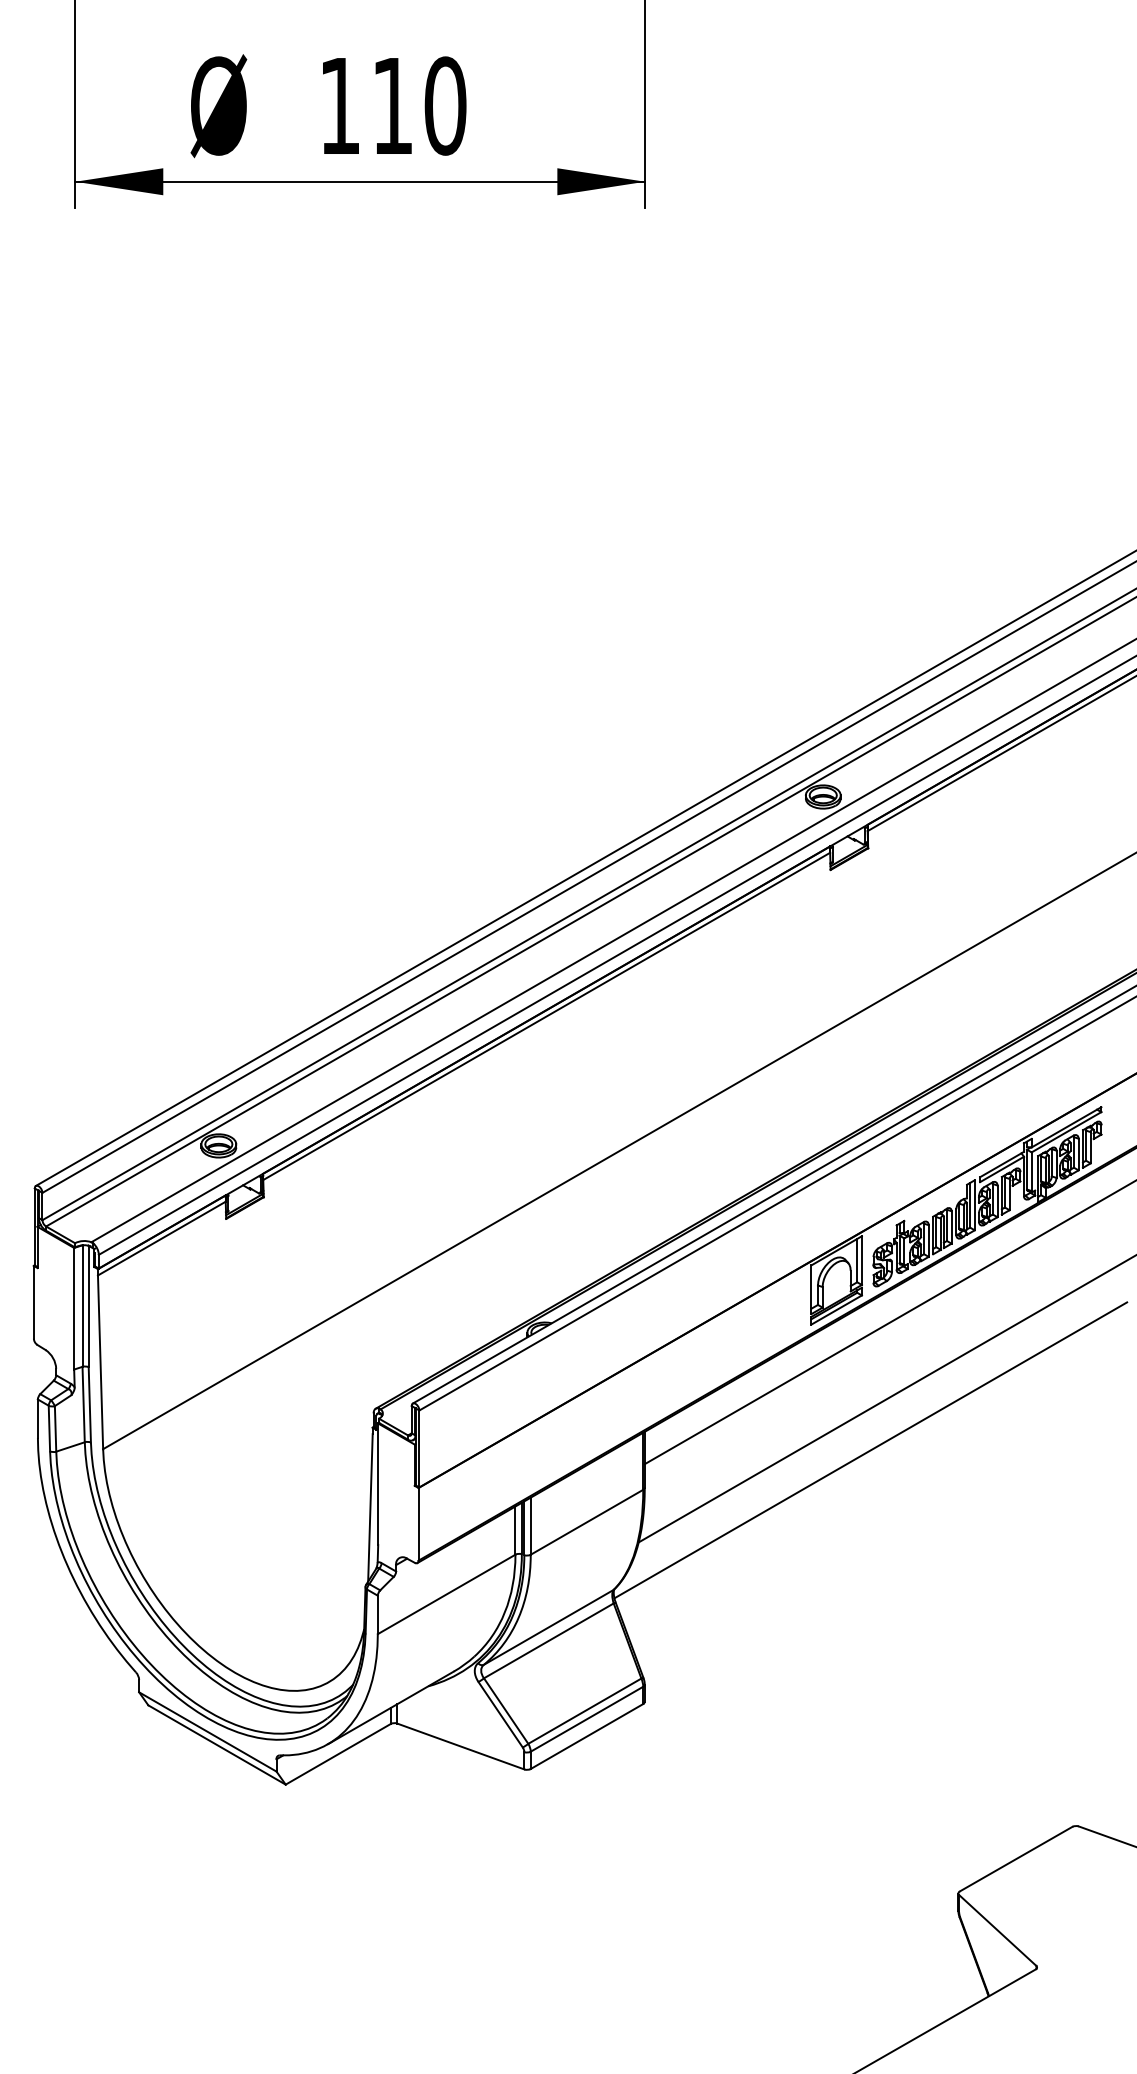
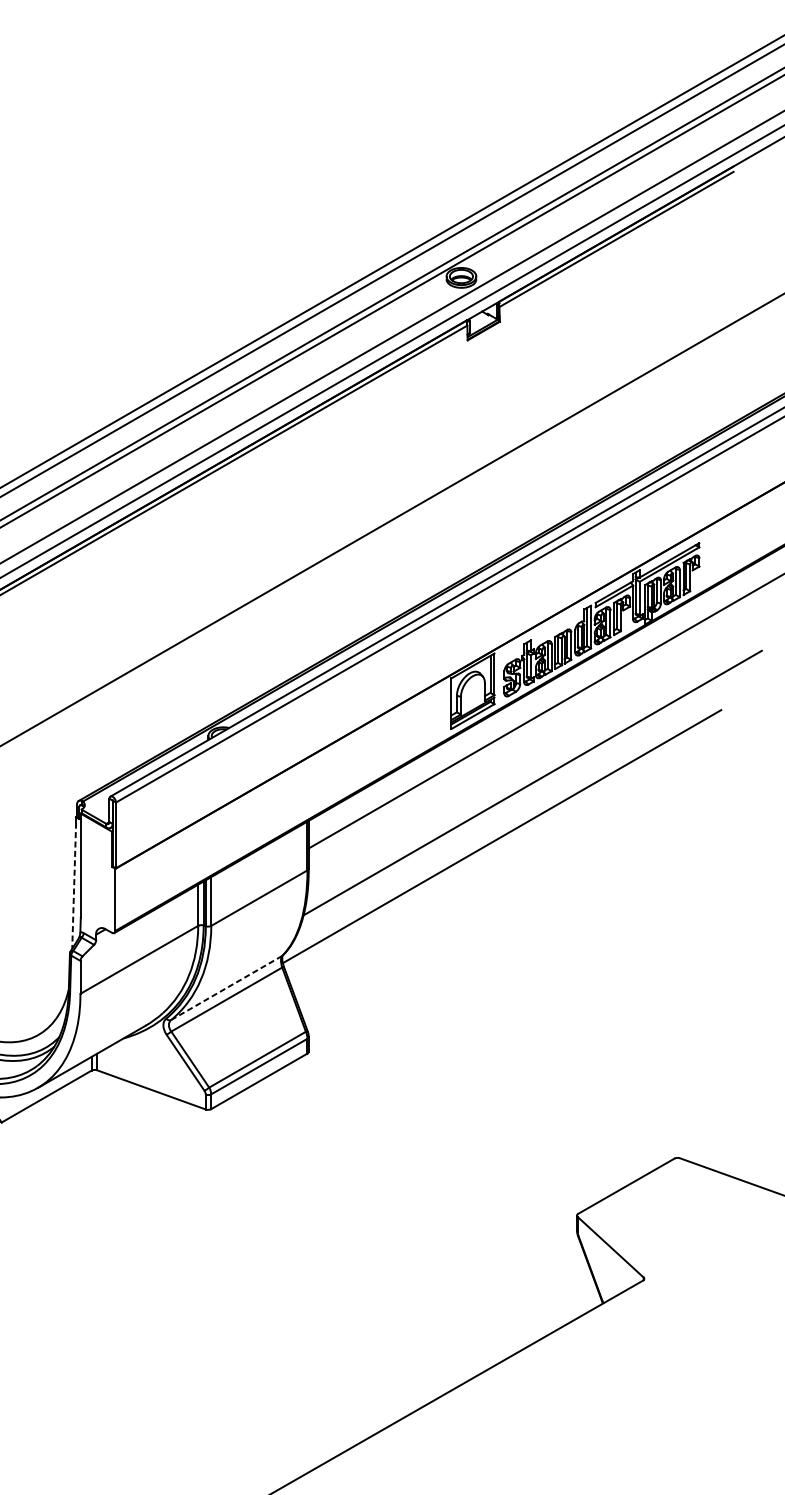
line: (370, 1507) -> (74, 885), solid -> dashed
line: (548, 1627) -> (226, 988), solid -> dashed

